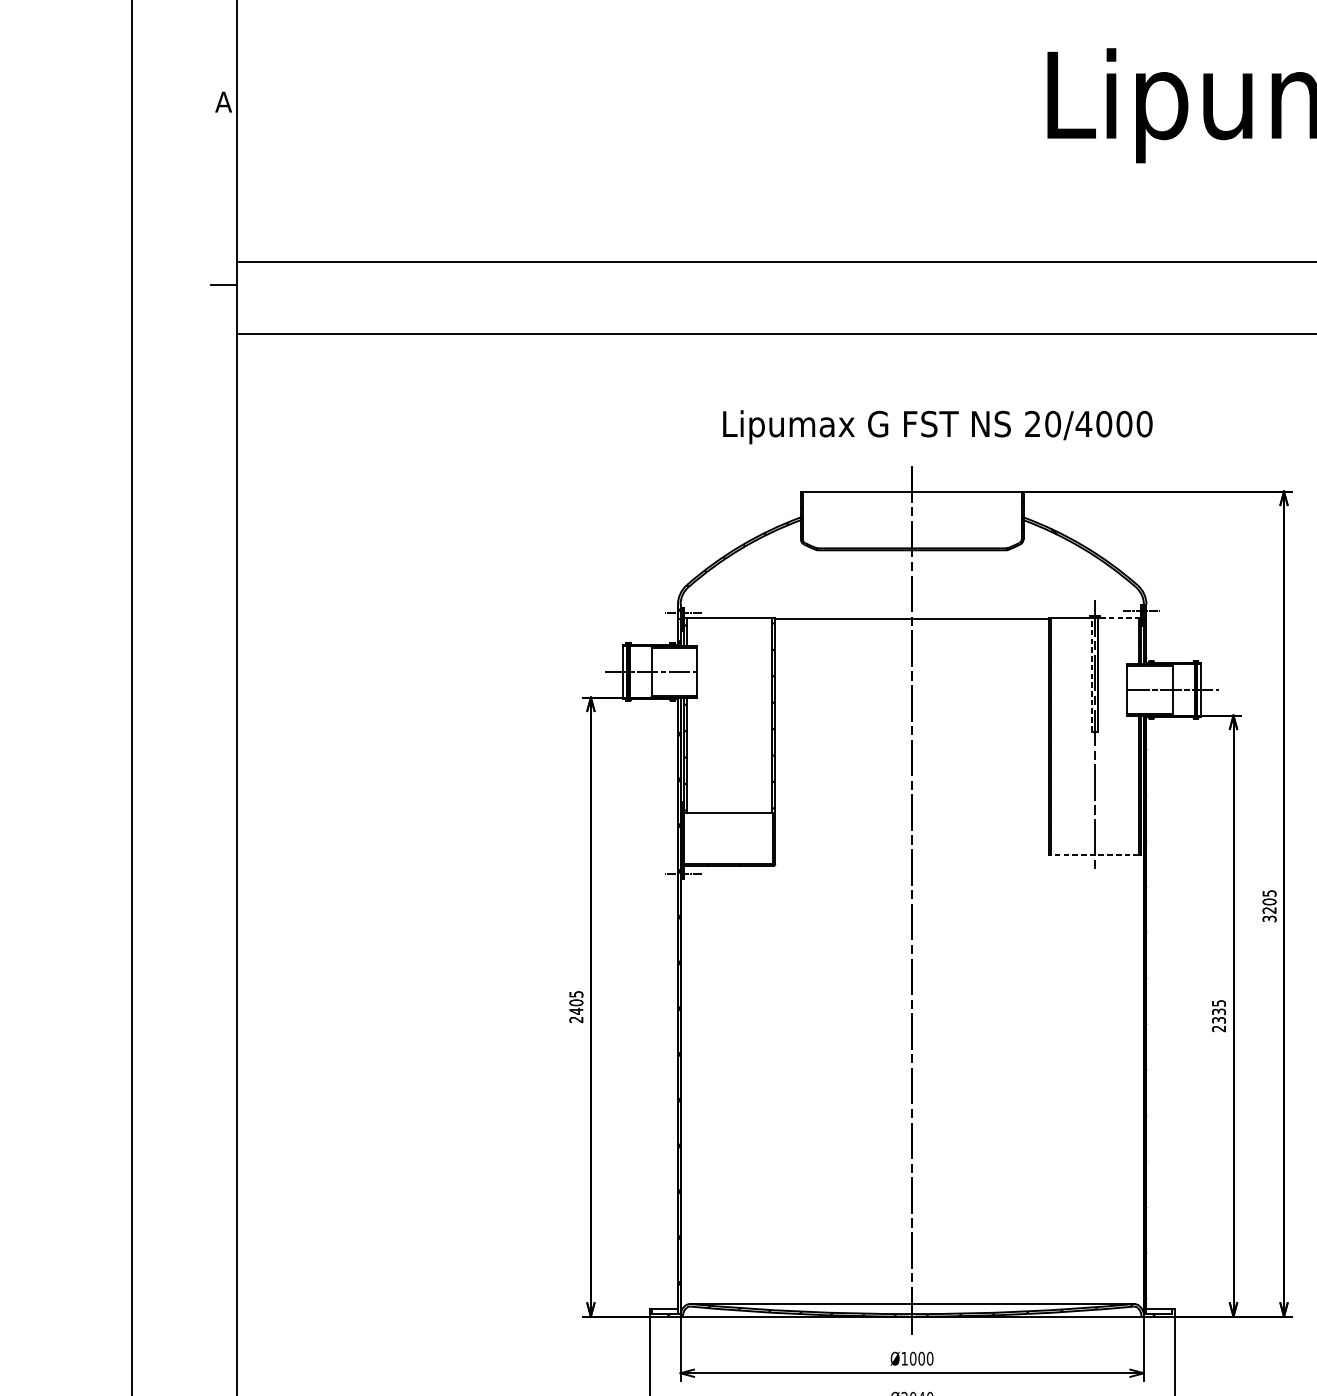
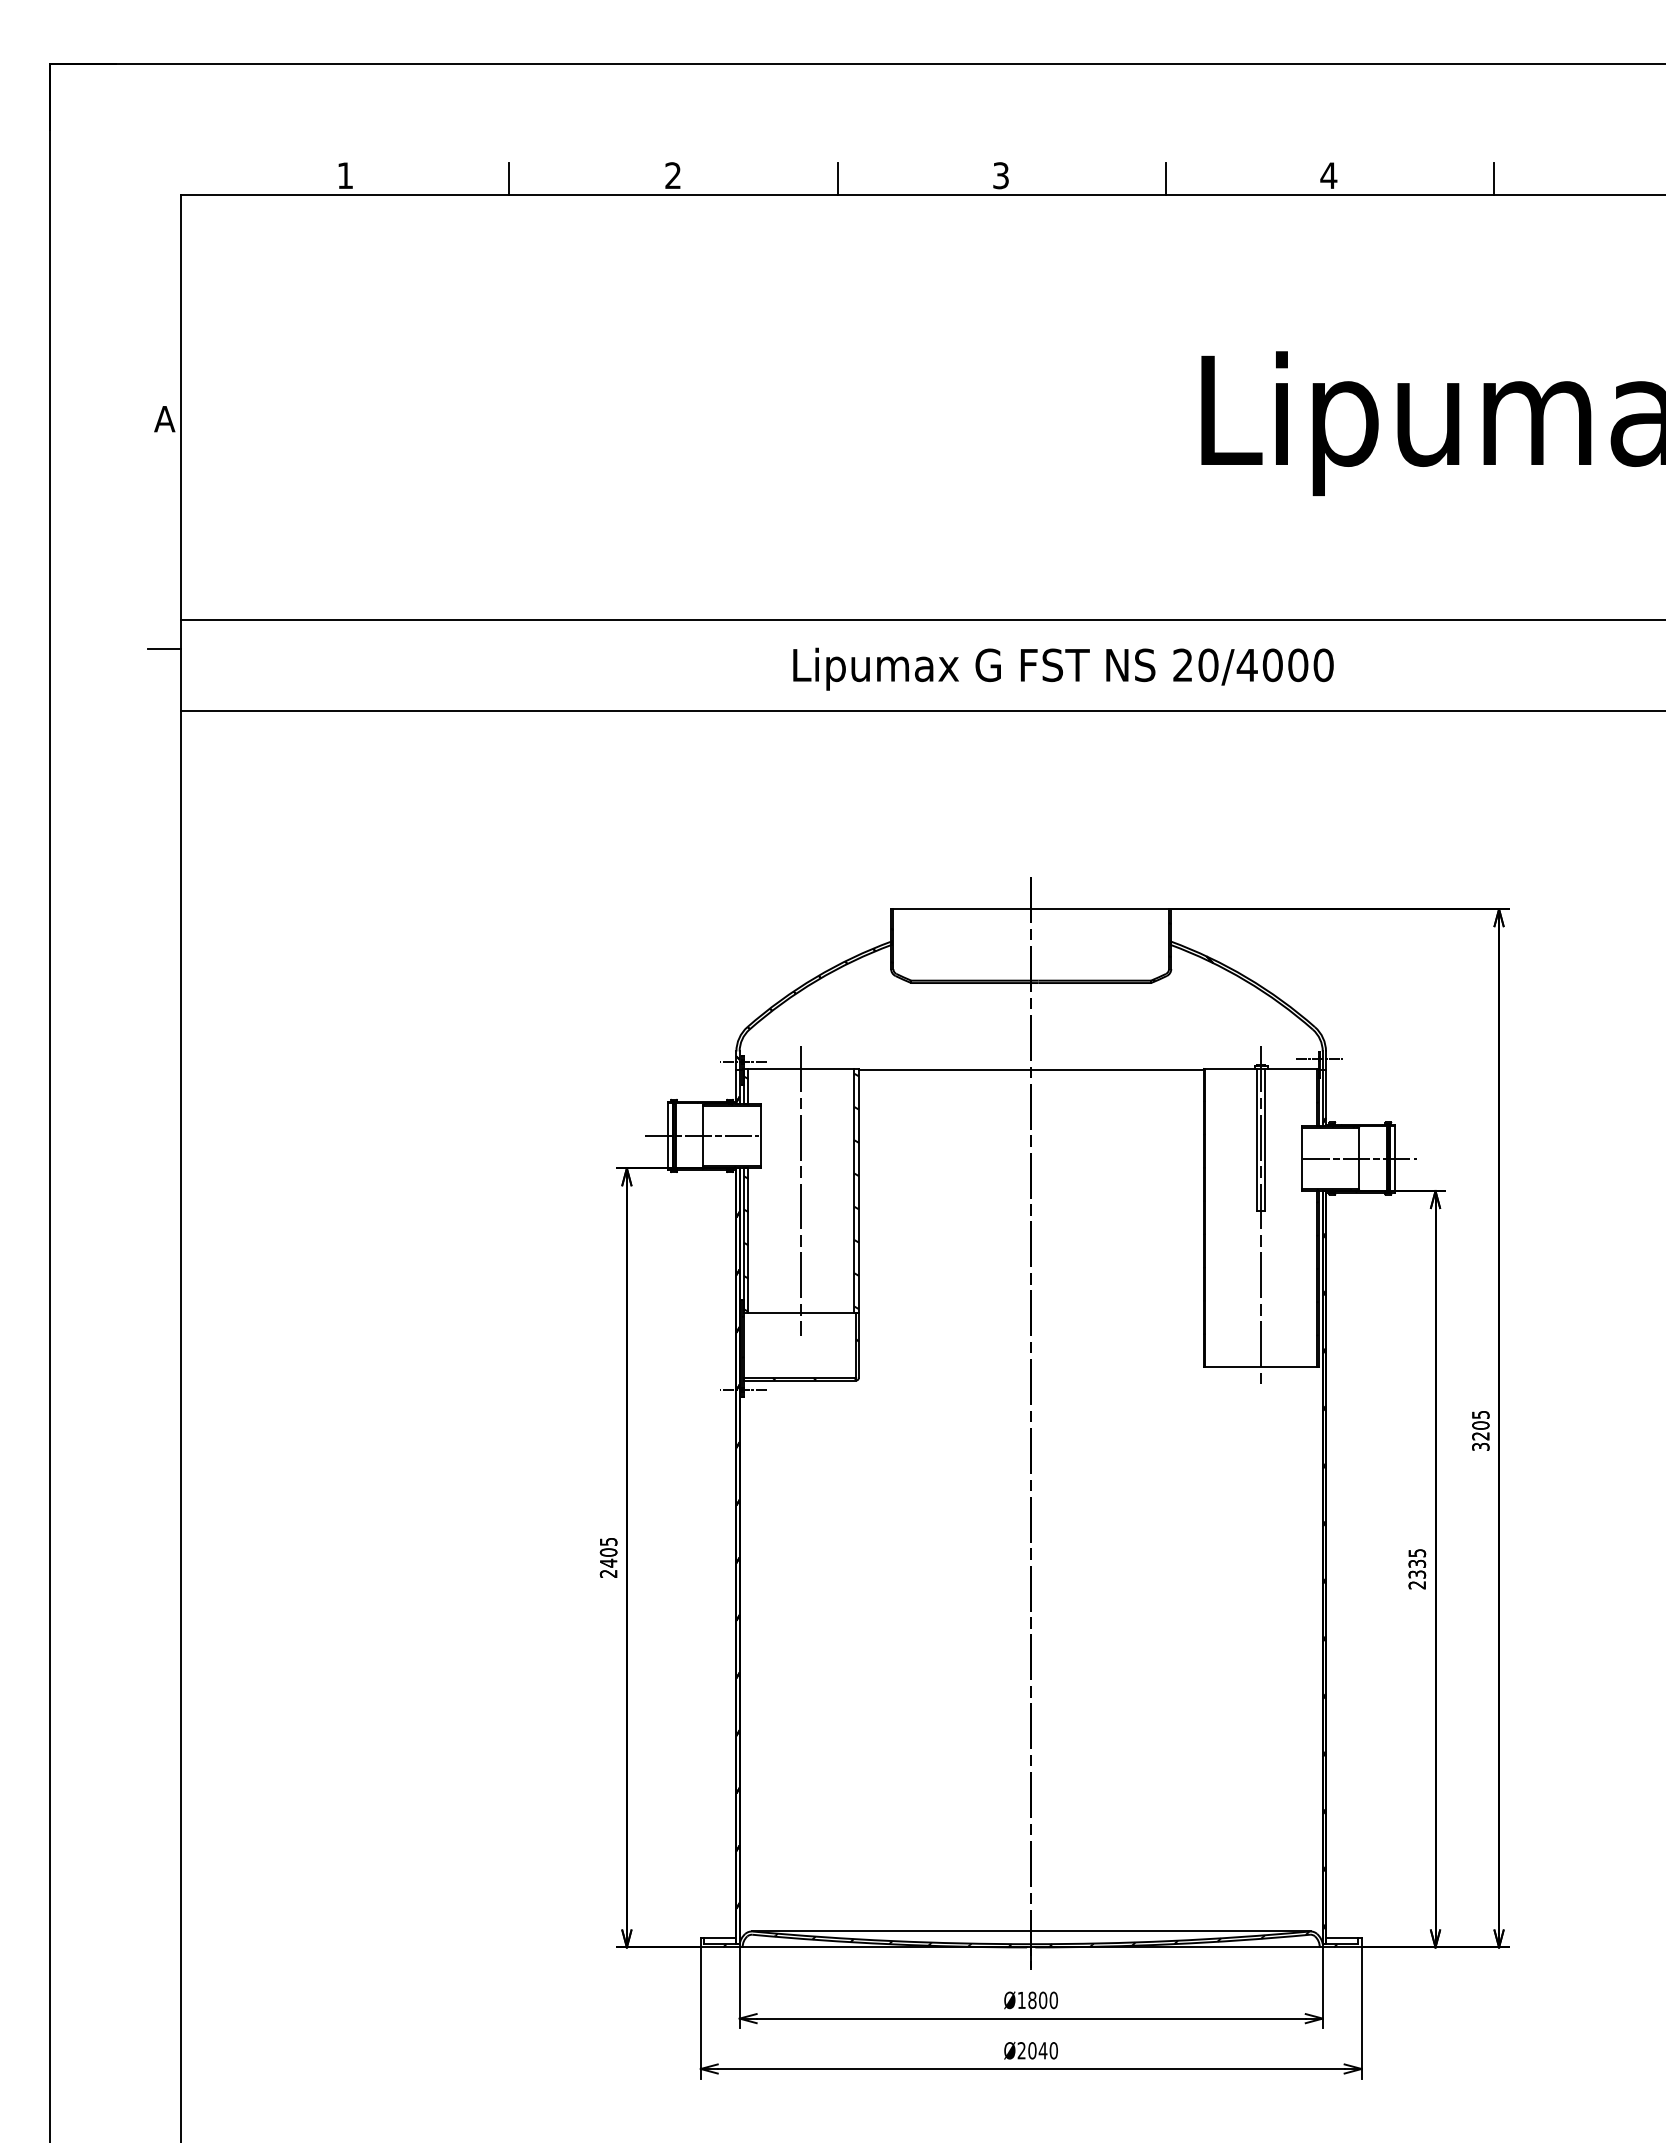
text: (937, 426) -> (1063, 668), moved
line: (1119, 618) -> (1292, 1068), dashed -> solid
line: (1091, 674) -> (1256, 1139), dashed -> solid
line: (729, 715) -> (801, 1190), added
line: (1095, 855) -> (1261, 1366), dashed -> solid
text: (913, 1358) -> (1032, 2000), Ø1000 -> Ø1800

